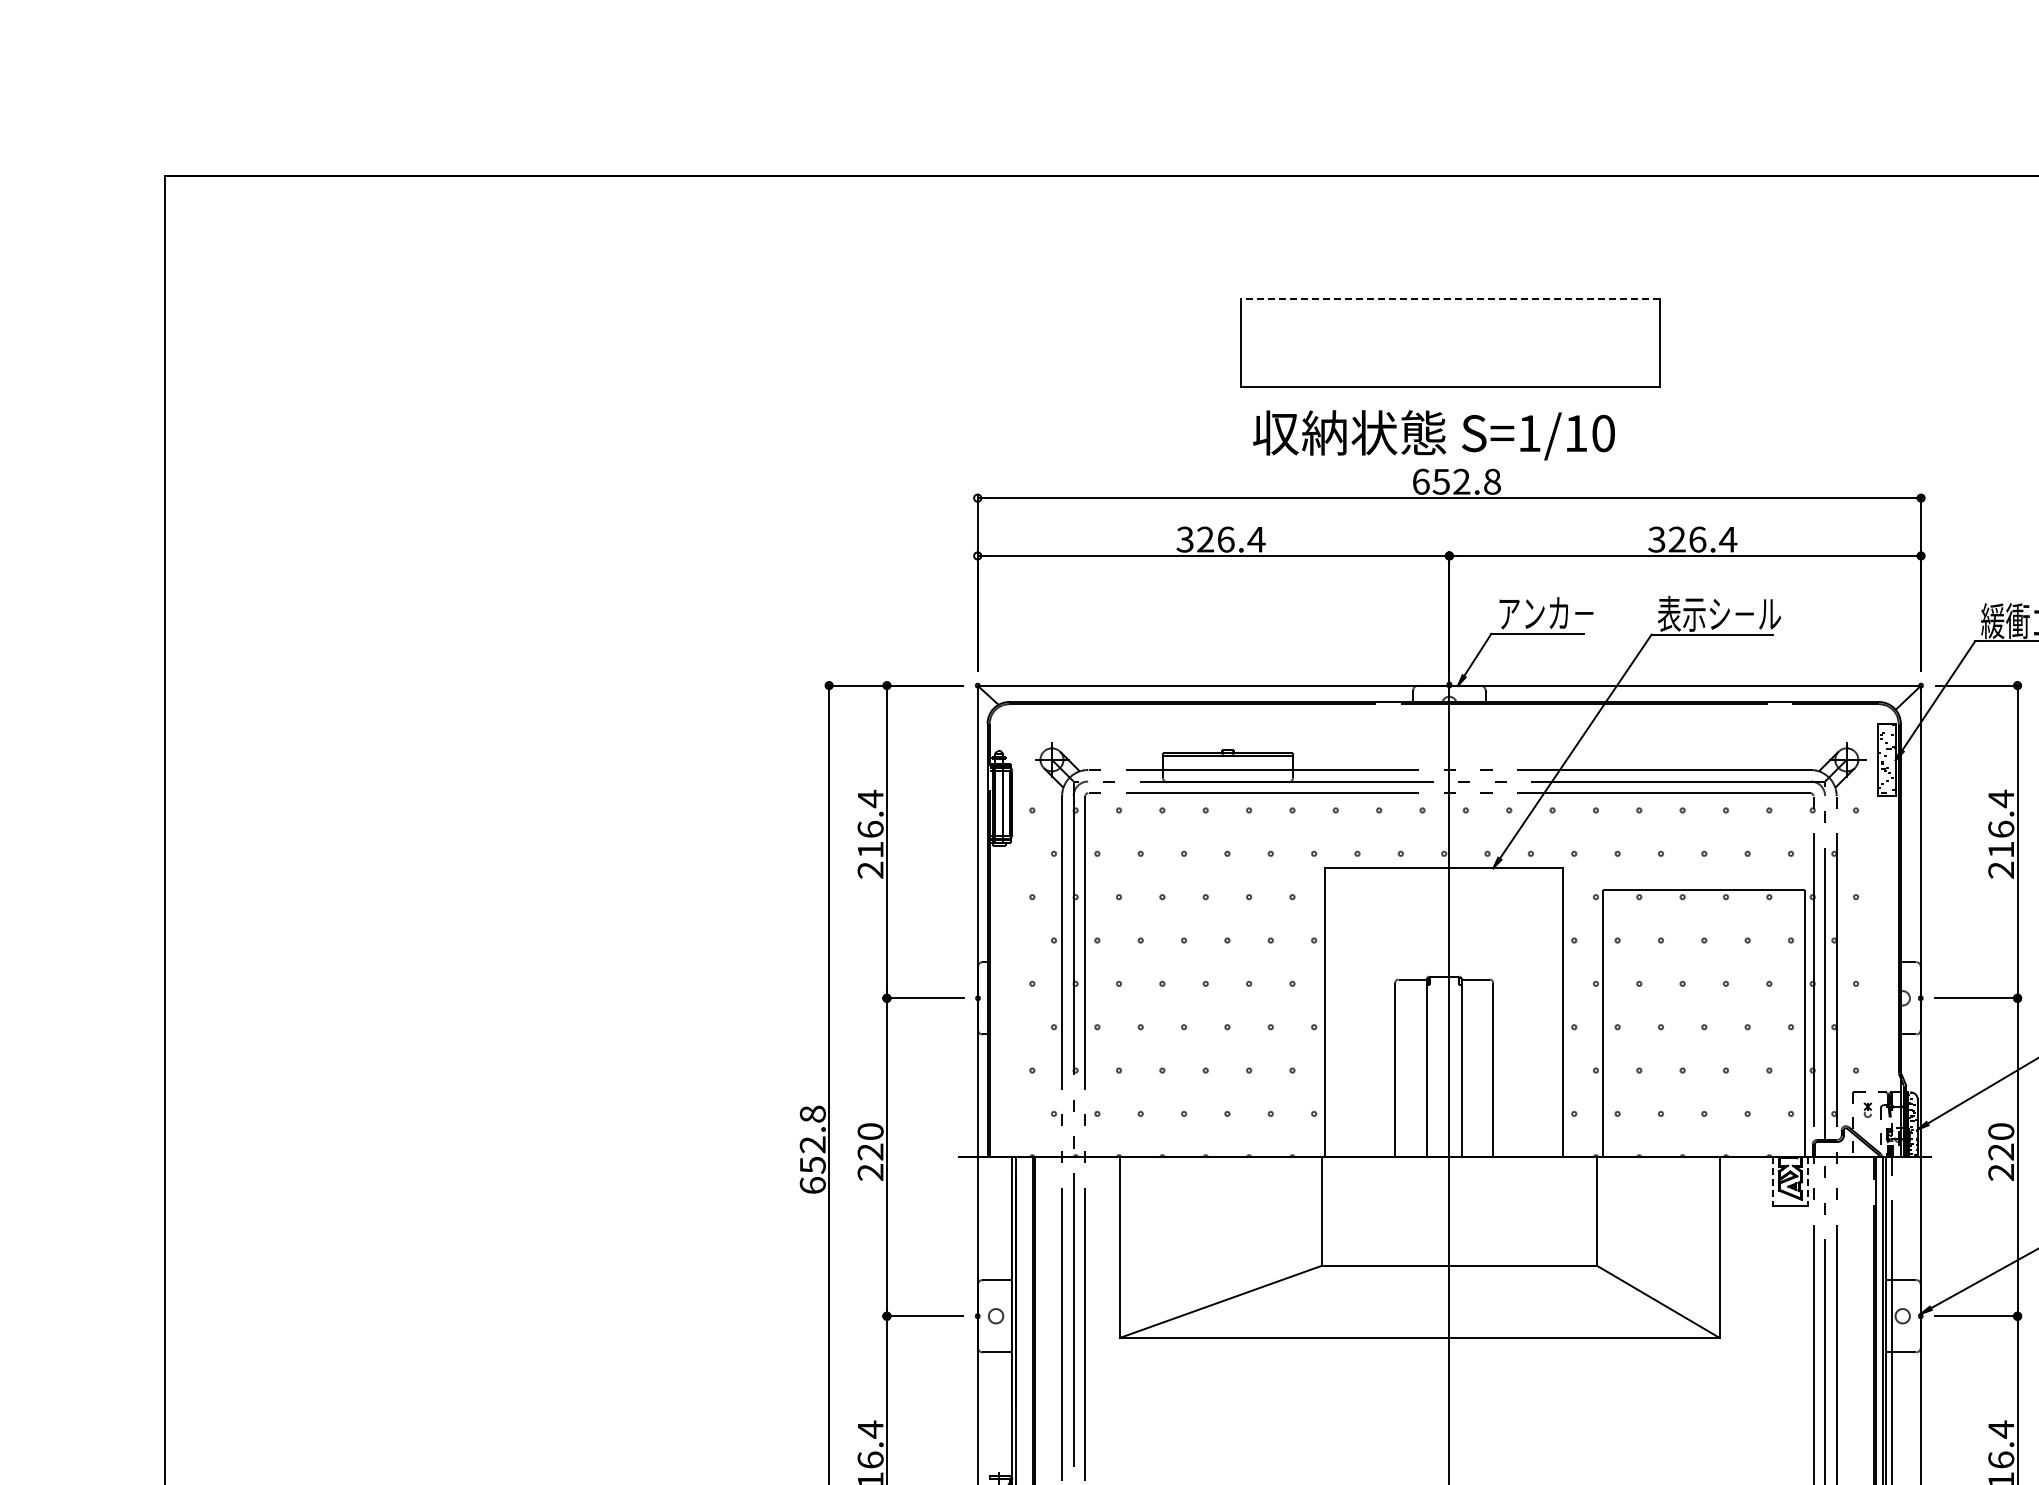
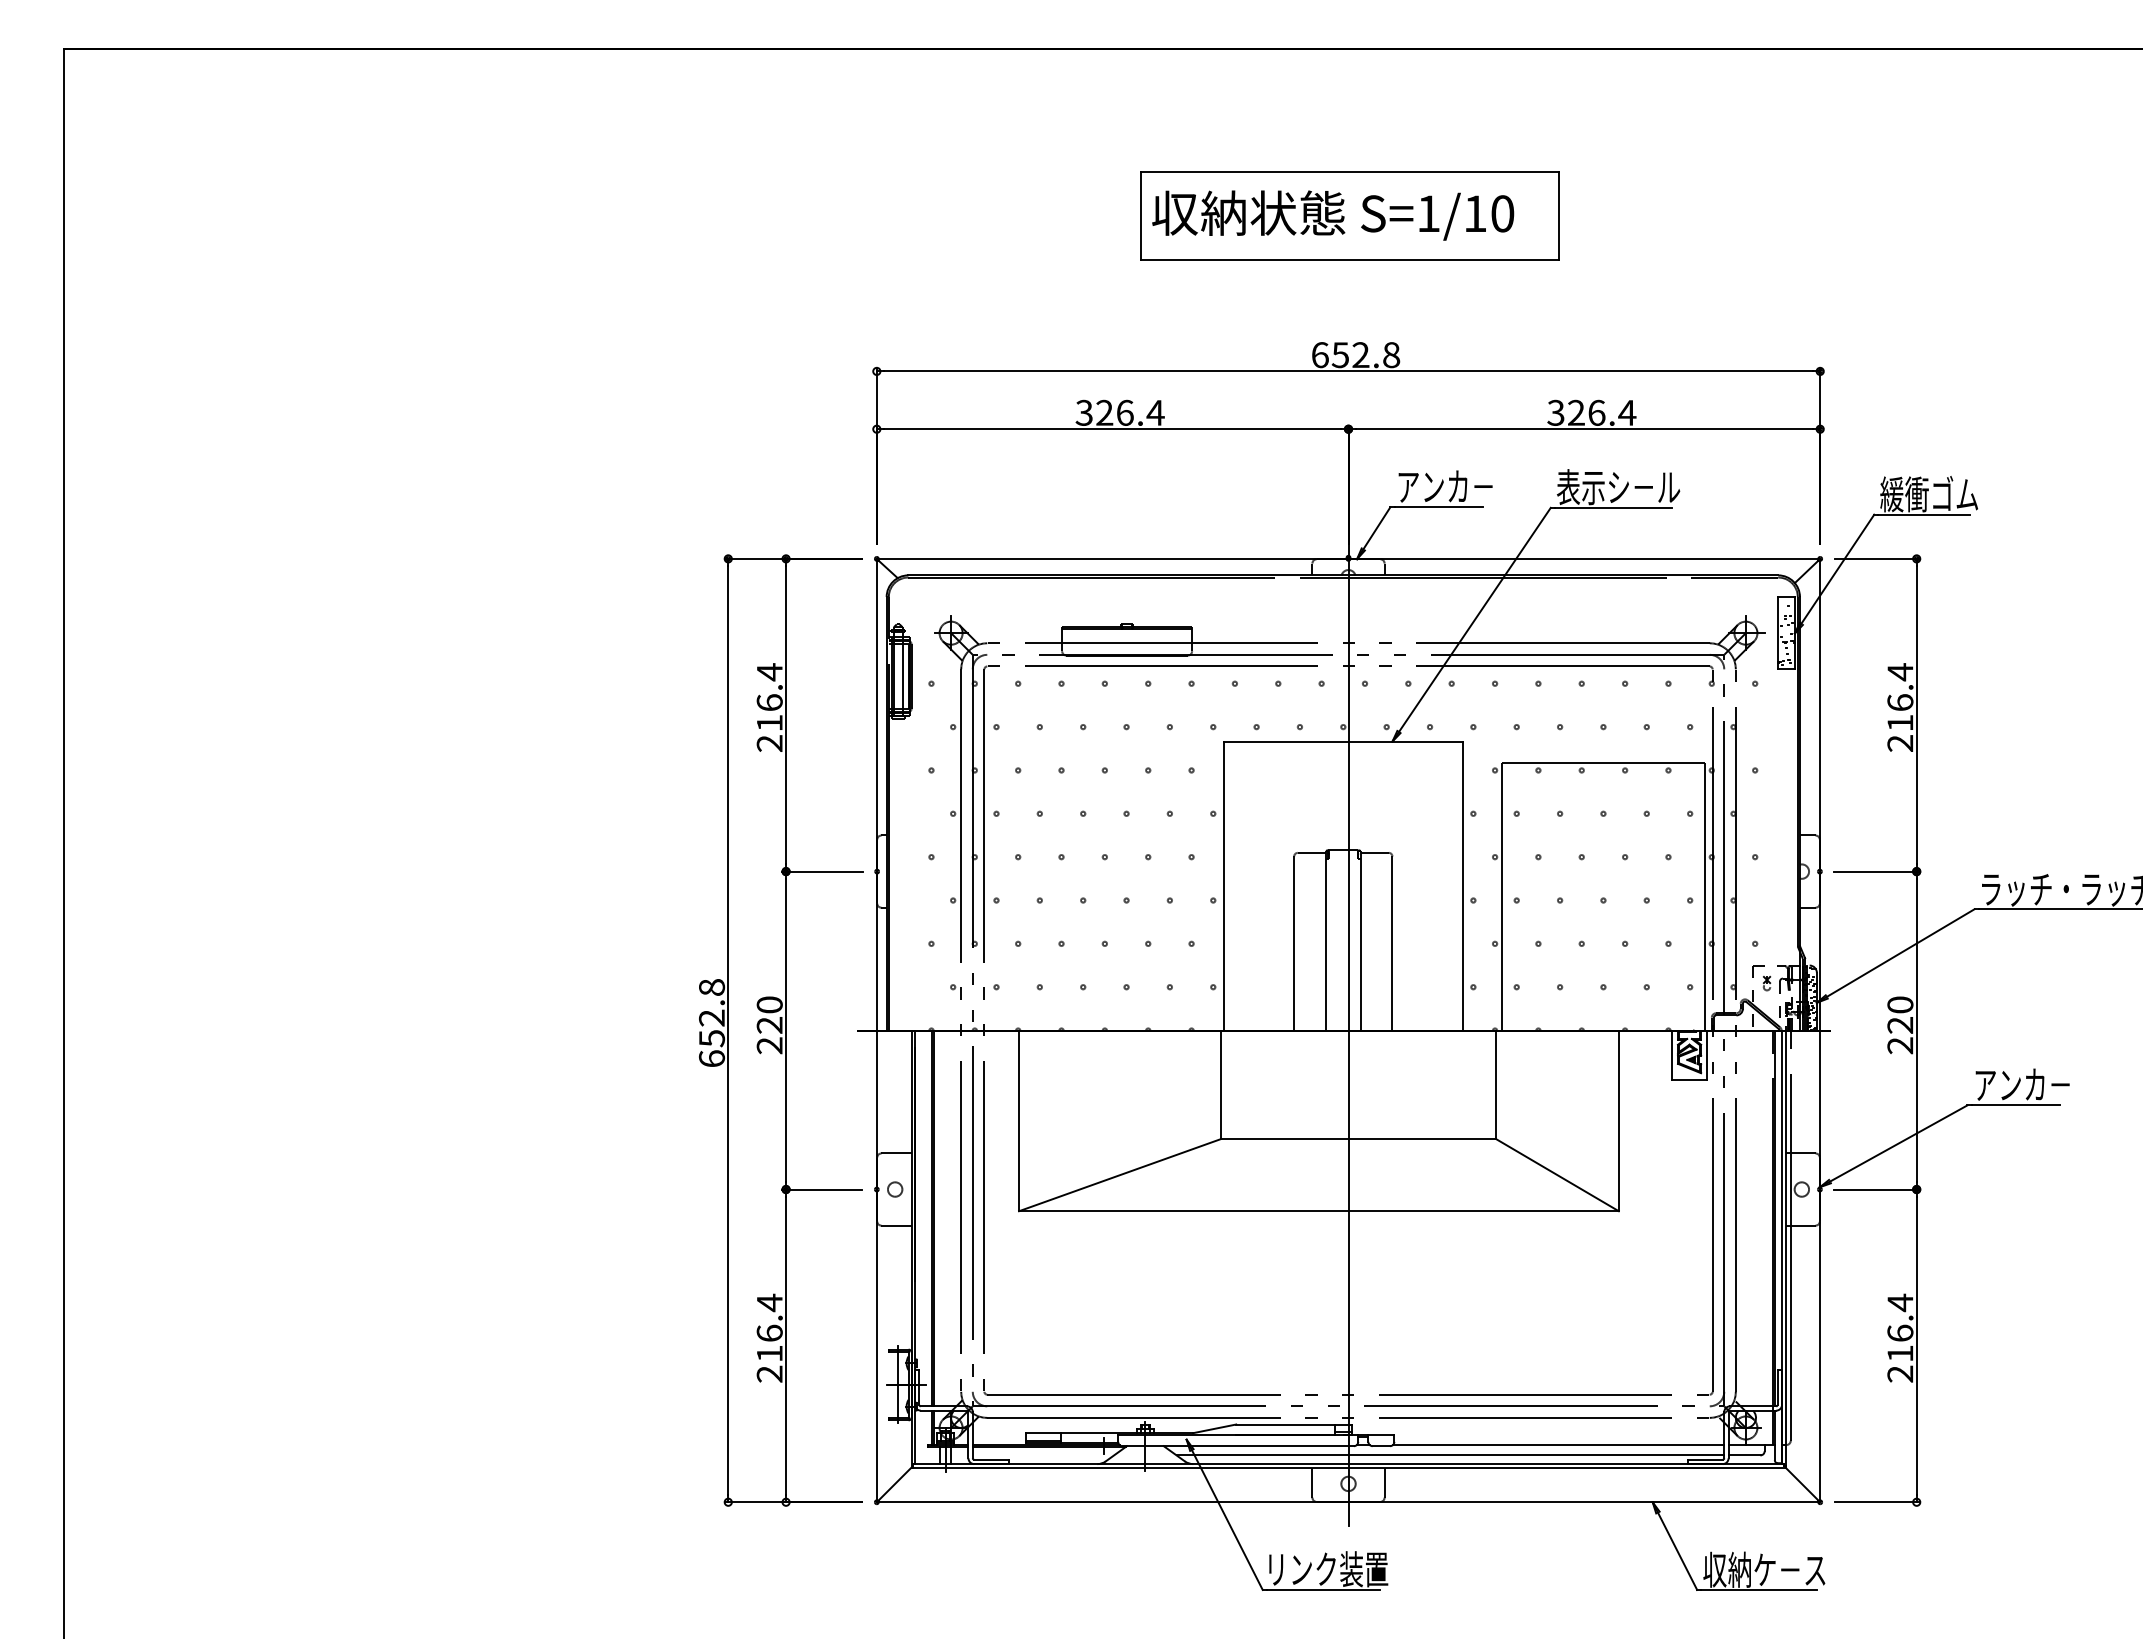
line: (1450, 299) -> (1349, 172), dashed -> solid
text: (1434, 435) -> (1333, 215), moved
line: (1773, 1182) -> (1672, 1055), dashed -> solid
line: (1807, 1182) -> (1706, 1055), dashed -> solid

